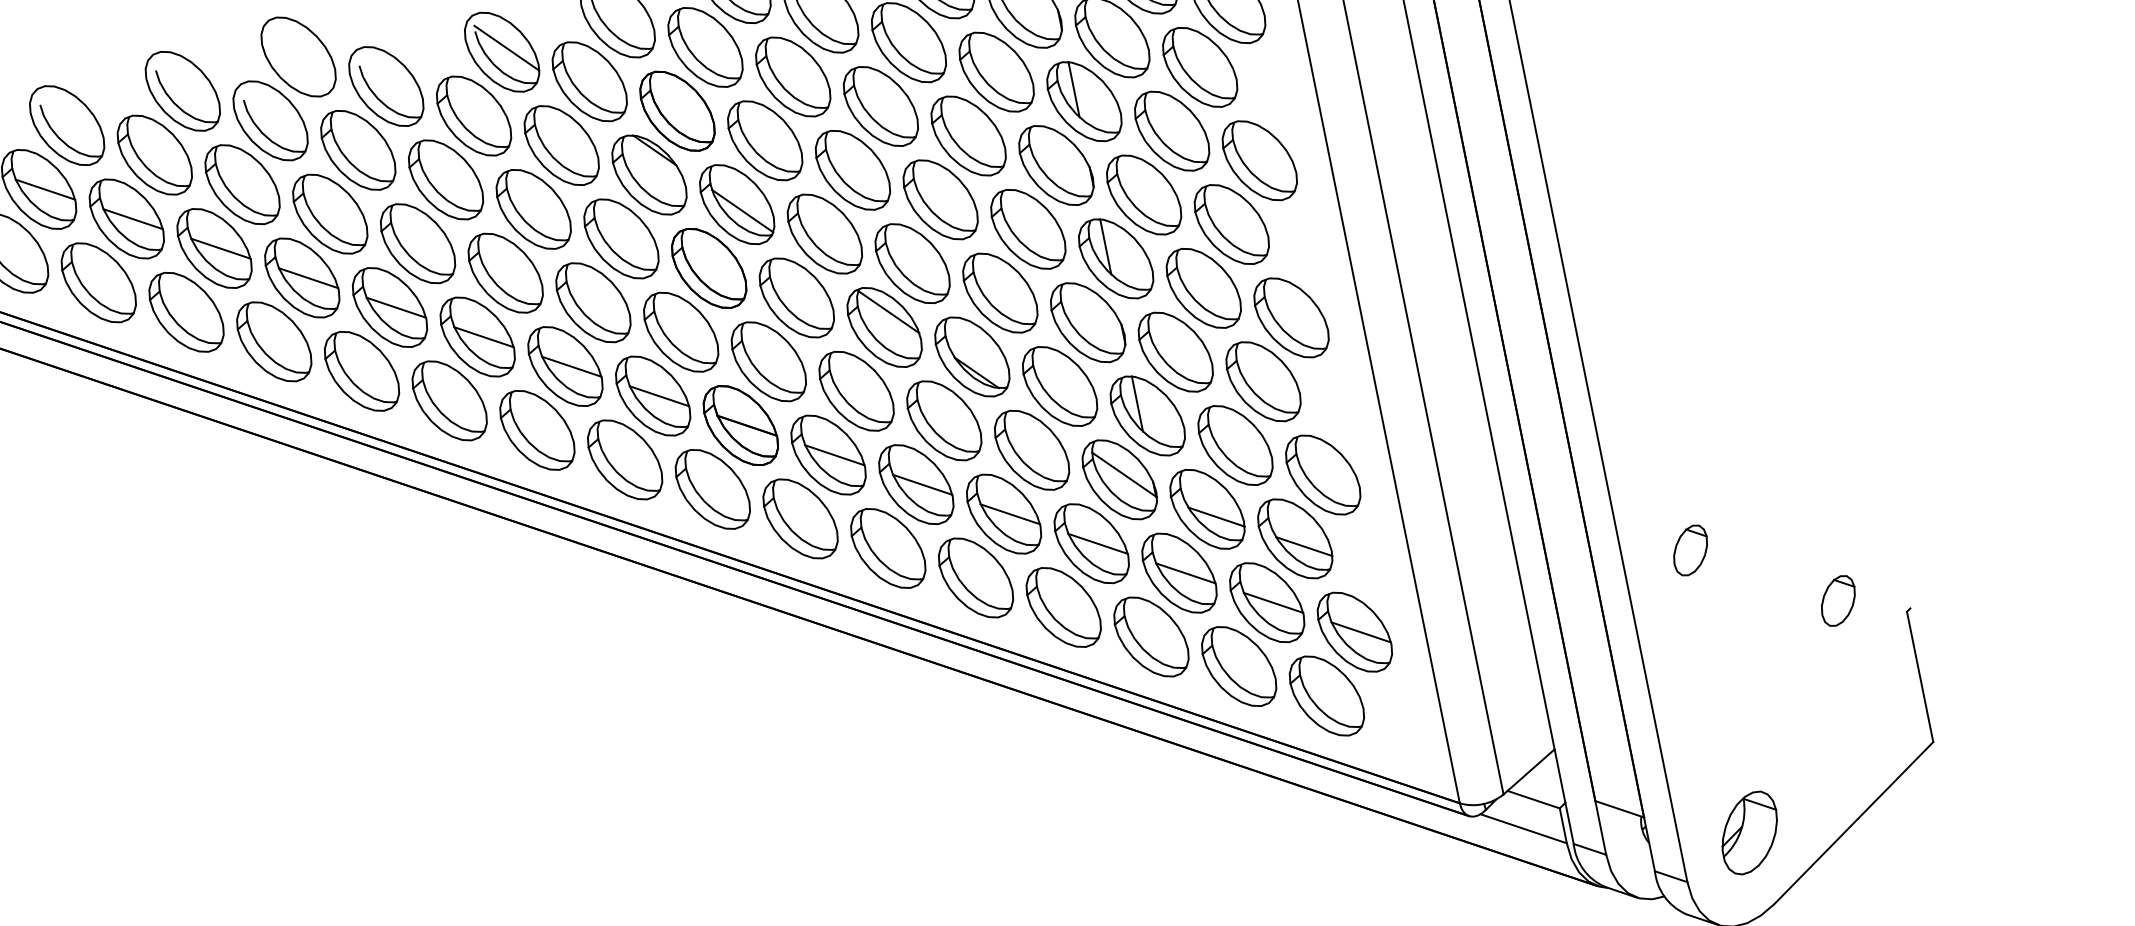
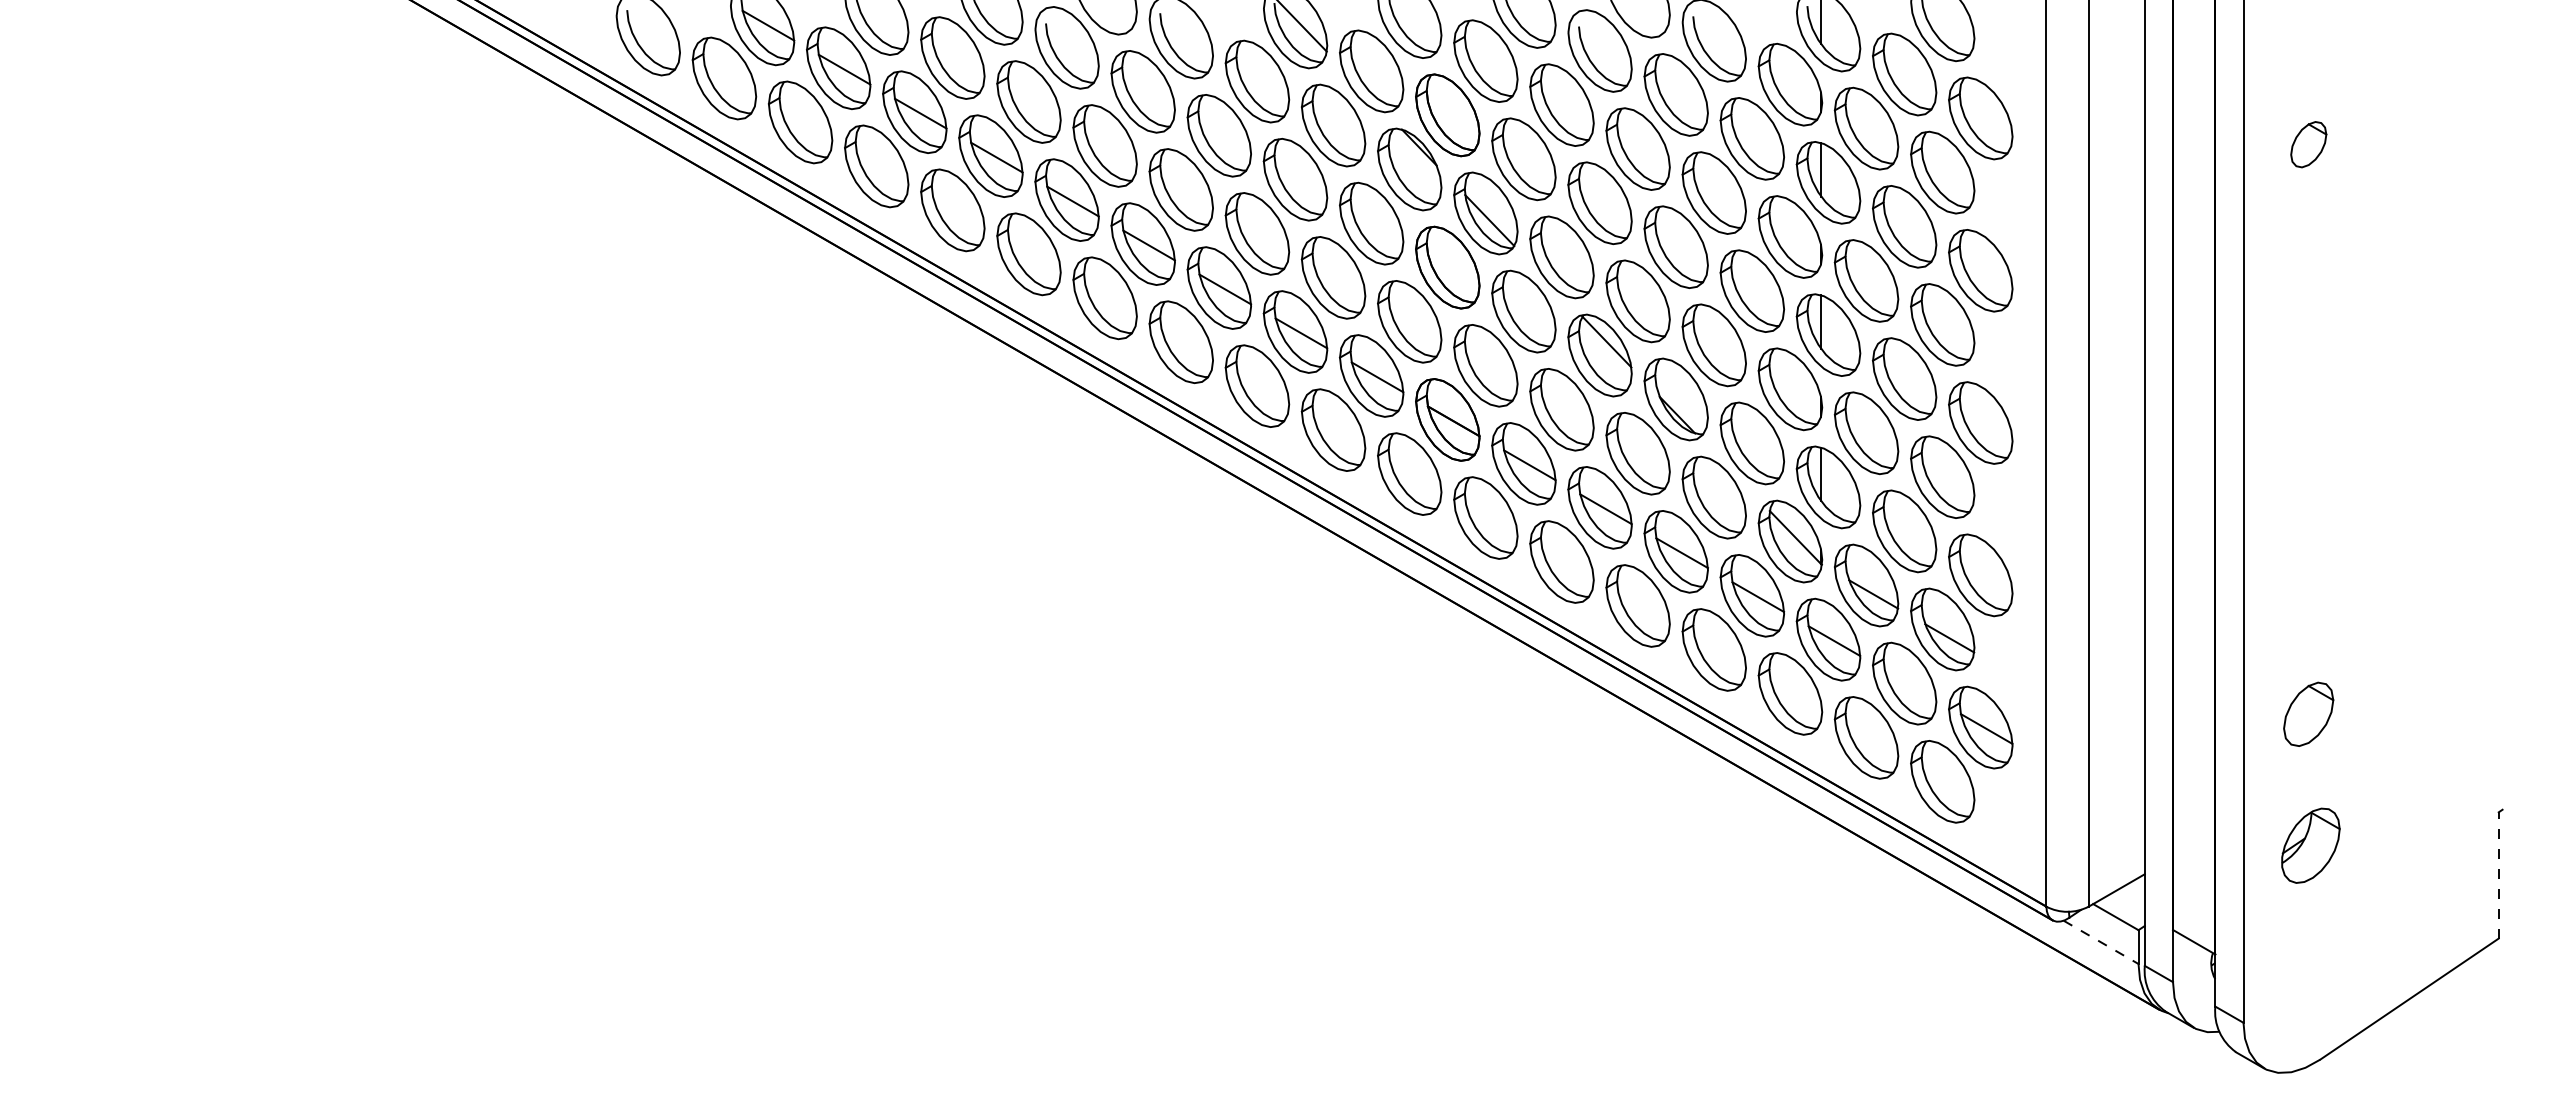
part: (1690, 550) -> (2308, 714), size x1.4
part: (1837, 600) -> (2436, 788), removed
line: (1273, 602) -> (1910, 684), removed
line: (1919, 676) -> (2498, 874), solid -> dashed
line: (1524, 828) -> (2101, 942), solid -> dashed
part: (1749, 832) -> (2310, 845), moved

